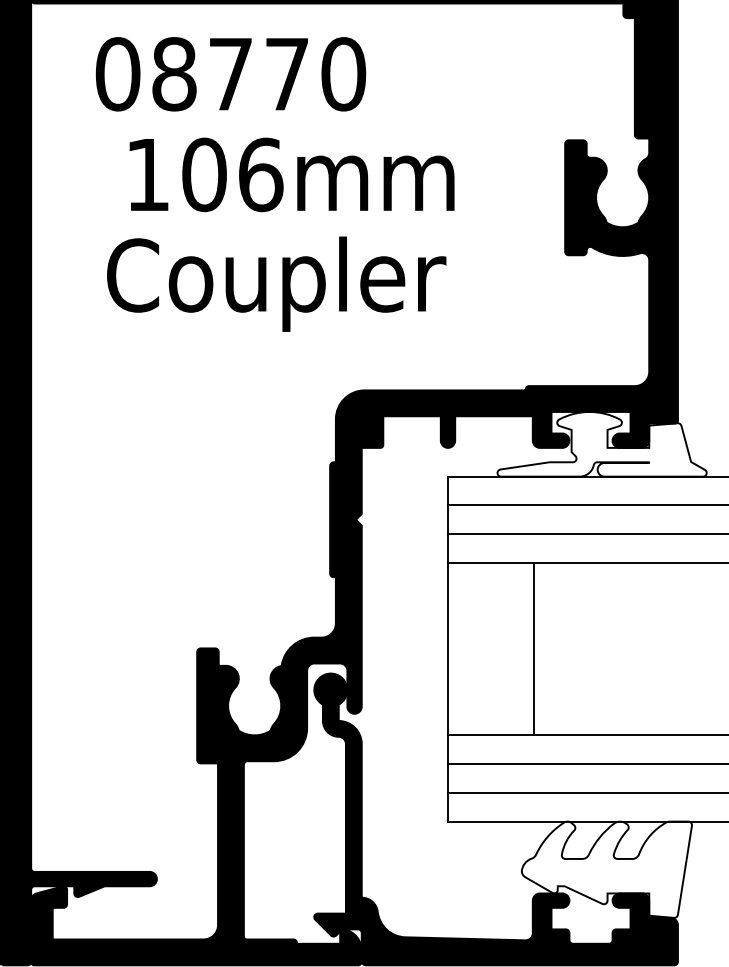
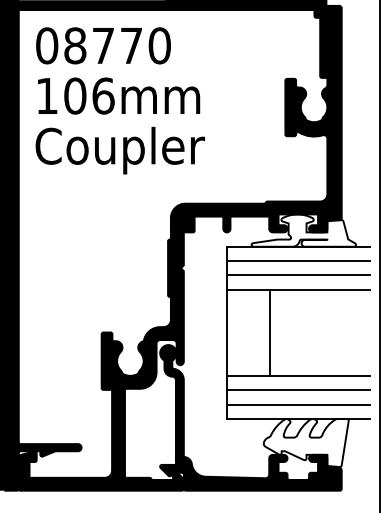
text: (230, 73) -> (103, 45), moved
text: (292, 173) -> (119, 95), moved
text: (274, 283) -> (119, 150), moved

